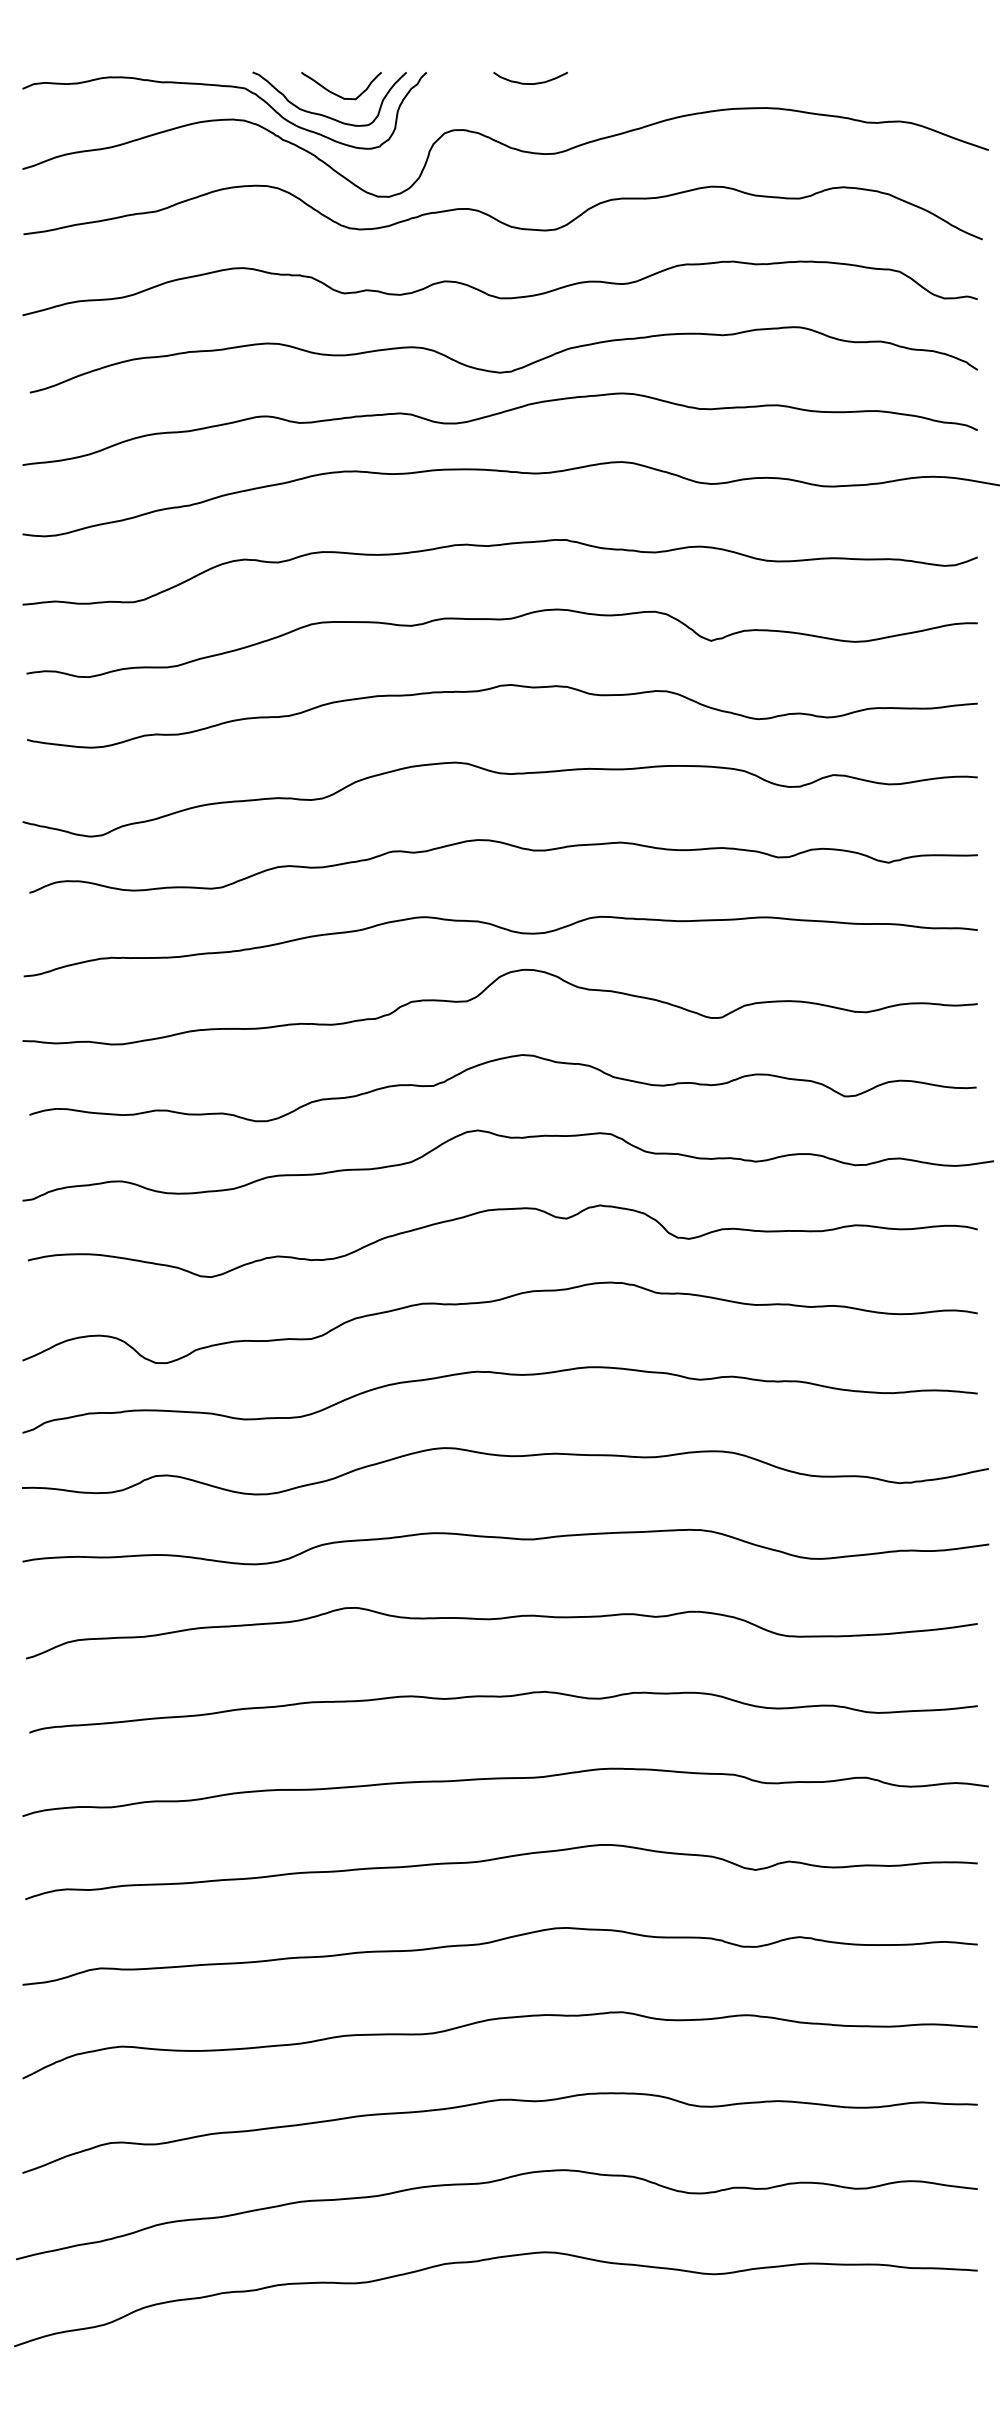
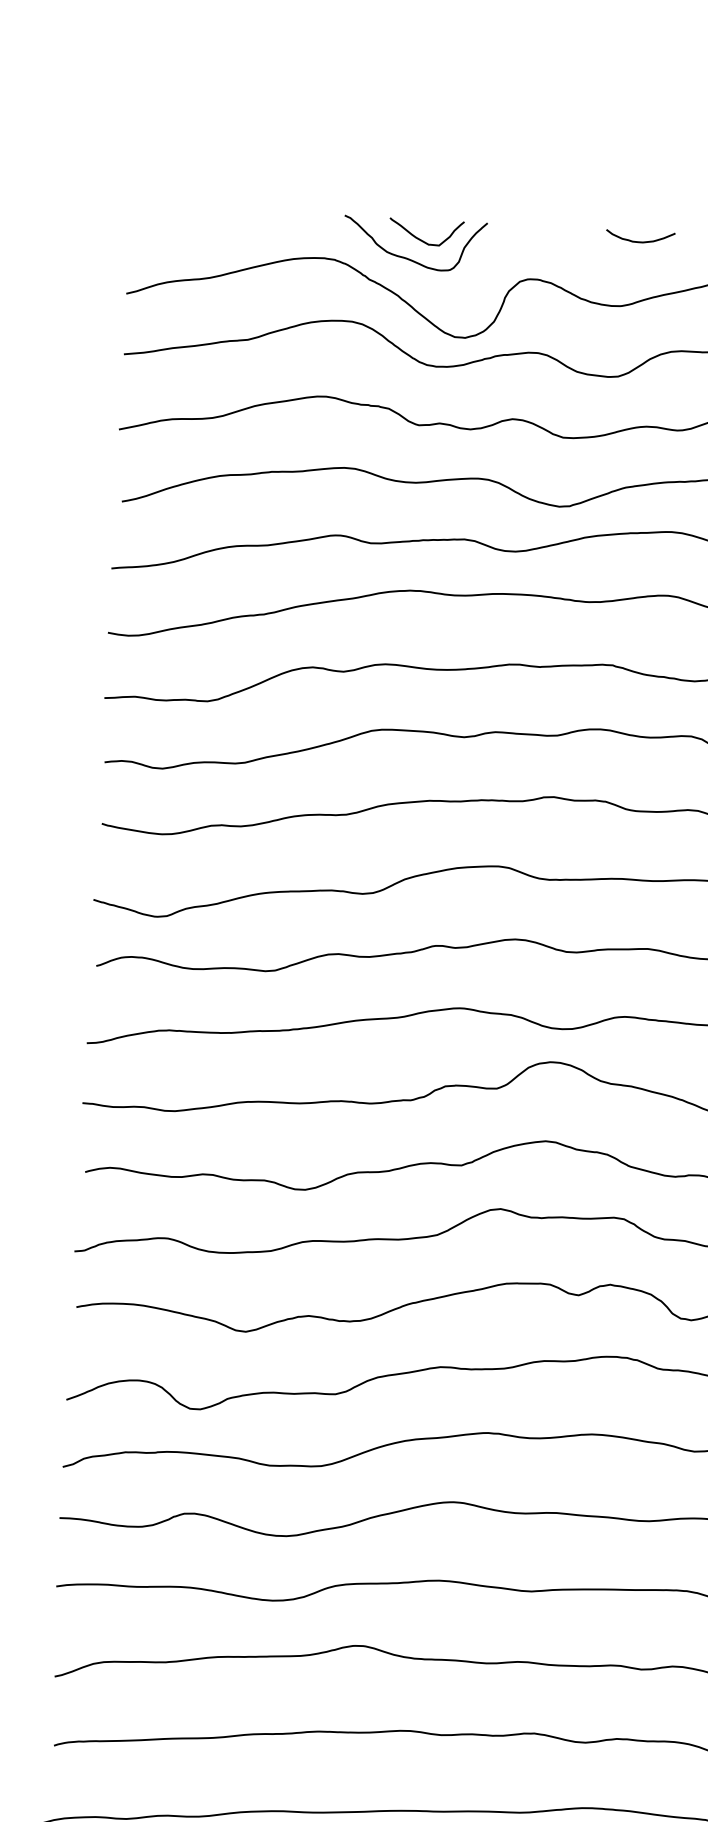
curve: (530, 83) -> (640, 241), moved
curve: (226, 87) -> (319, 228), removed

